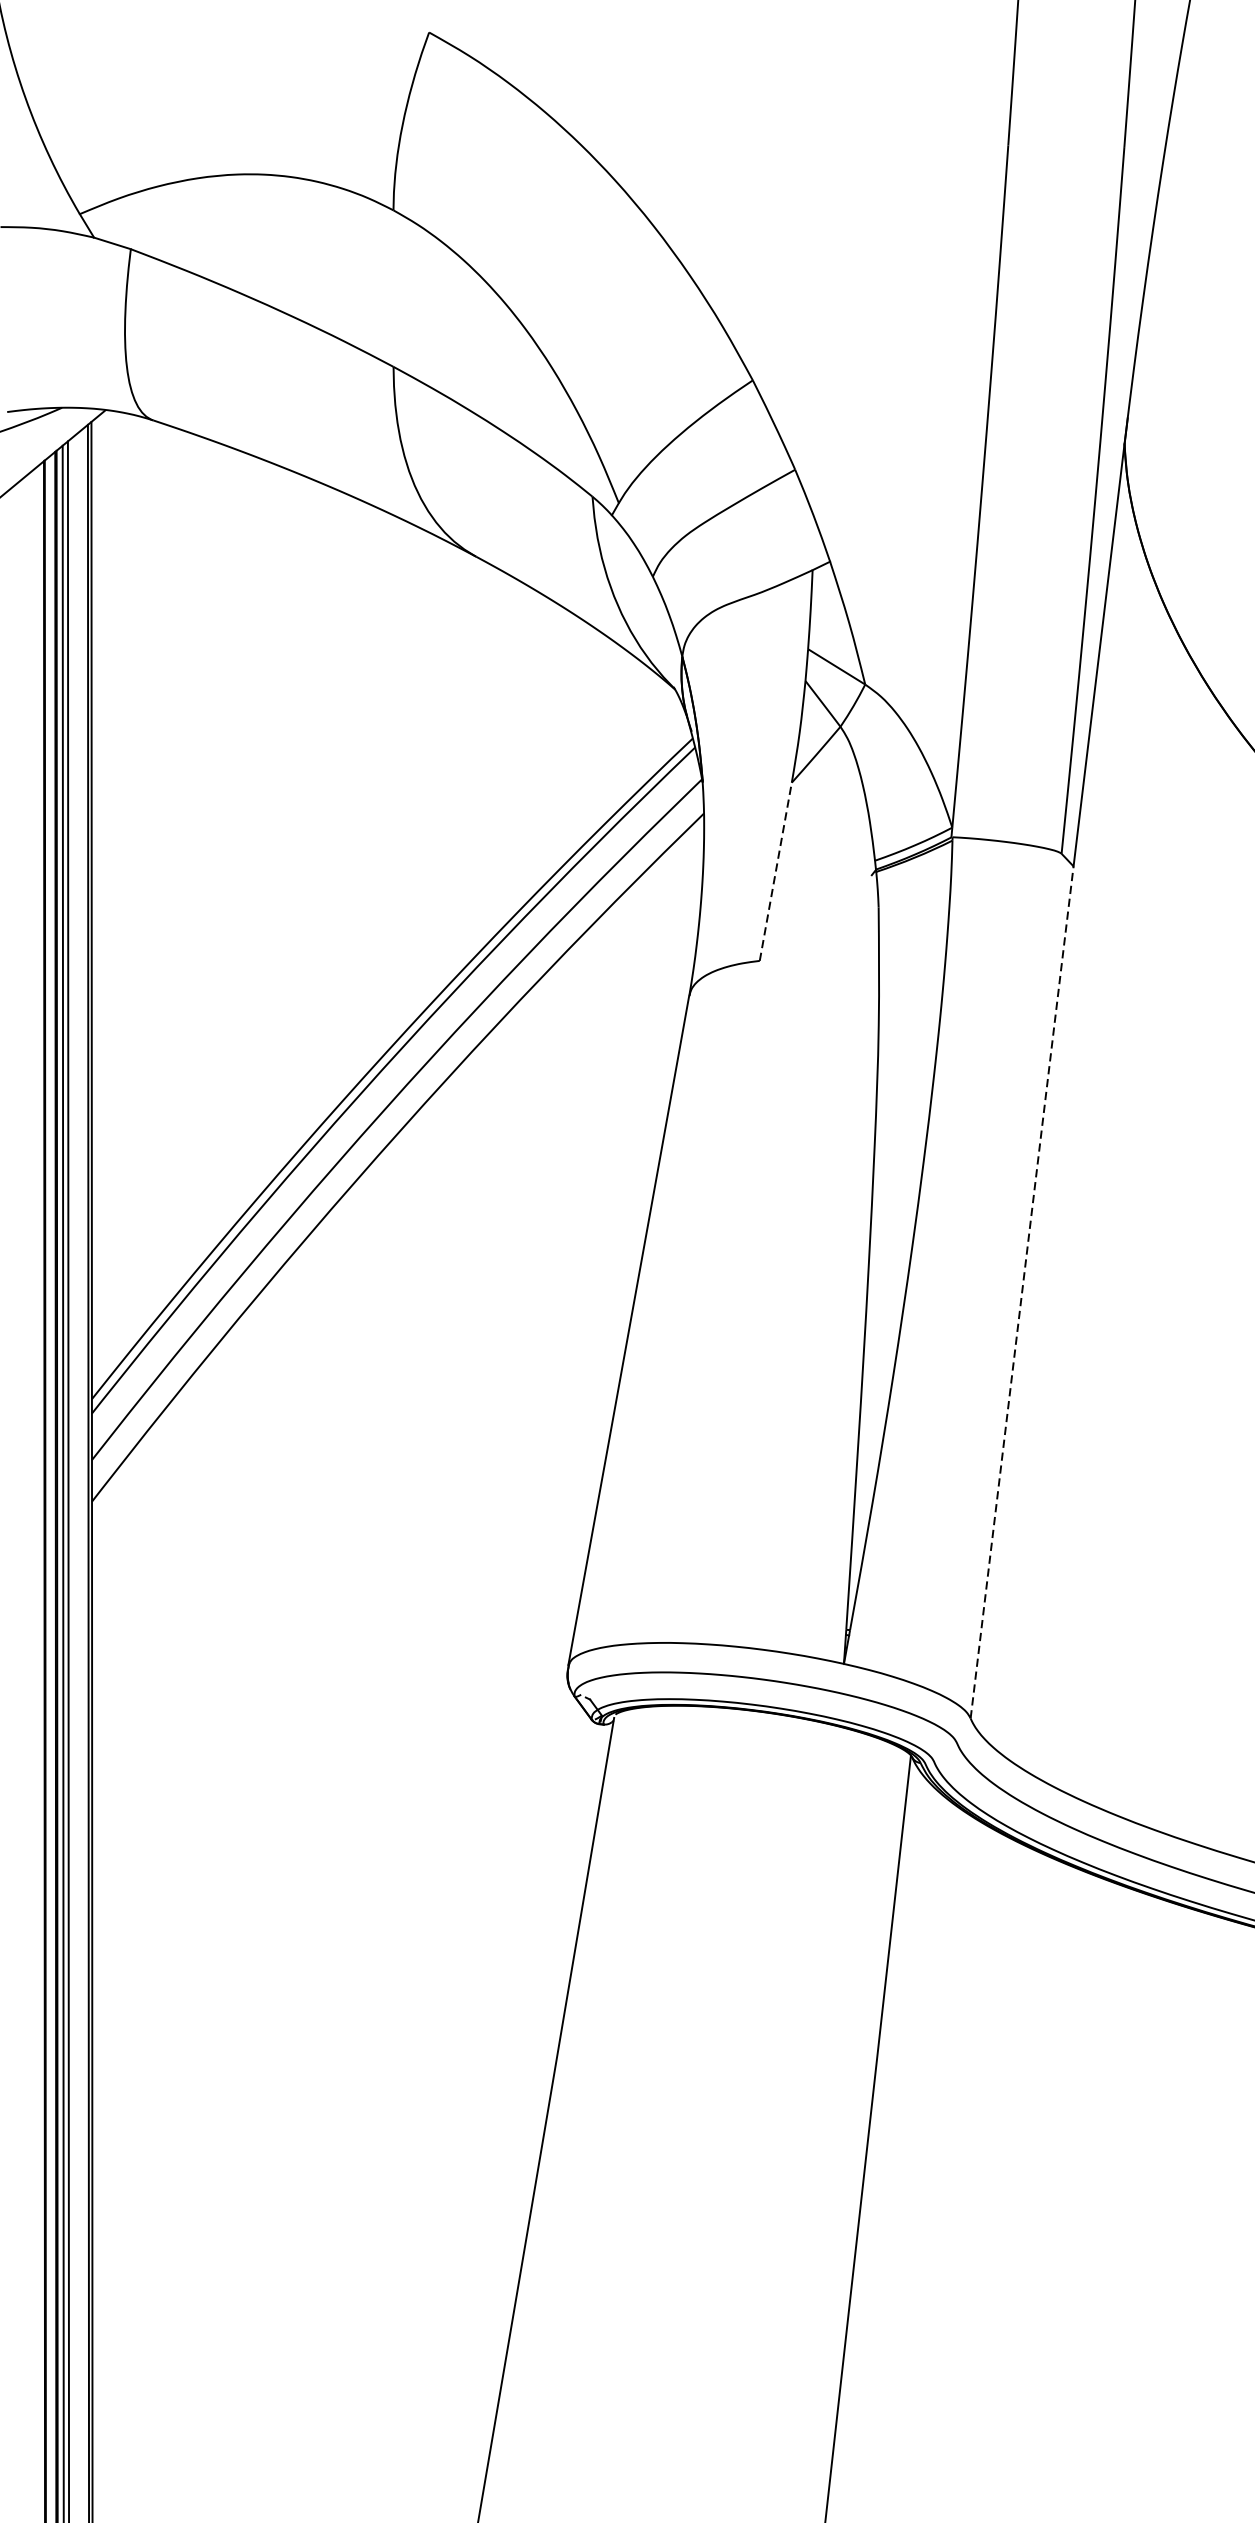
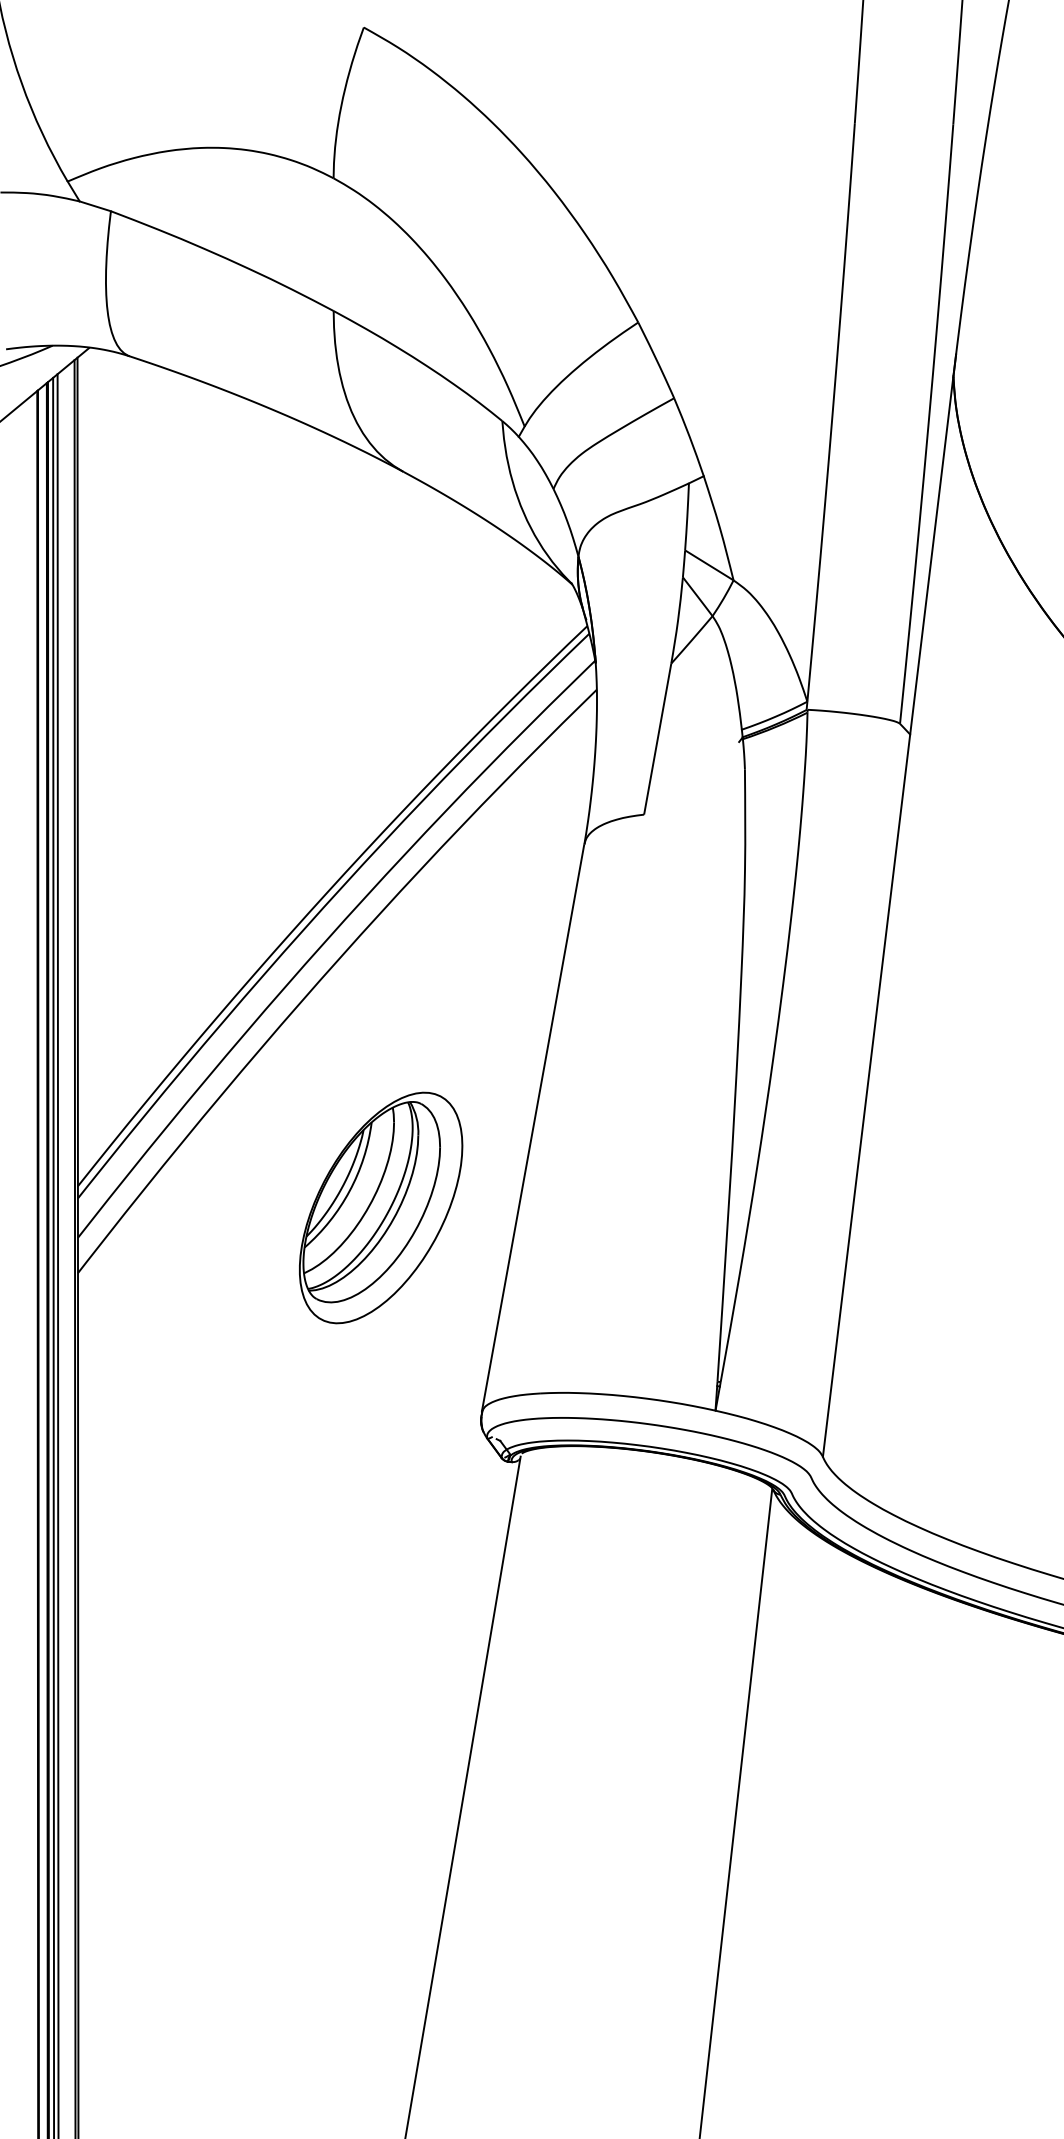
line: (775, 872) -> (657, 739), dashed -> solid
line: (1022, 1292) -> (866, 1095), dashed -> solid
part: (449, 1424) -> (381, 1207), added

